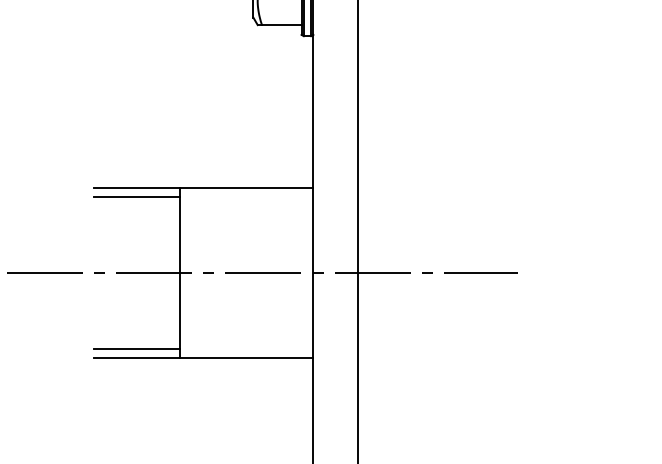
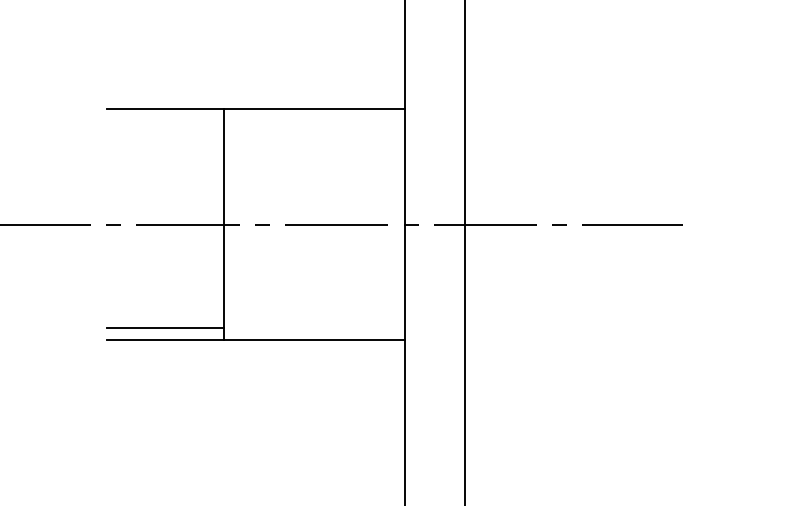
line: (137, 196) -> (165, 120), removed

